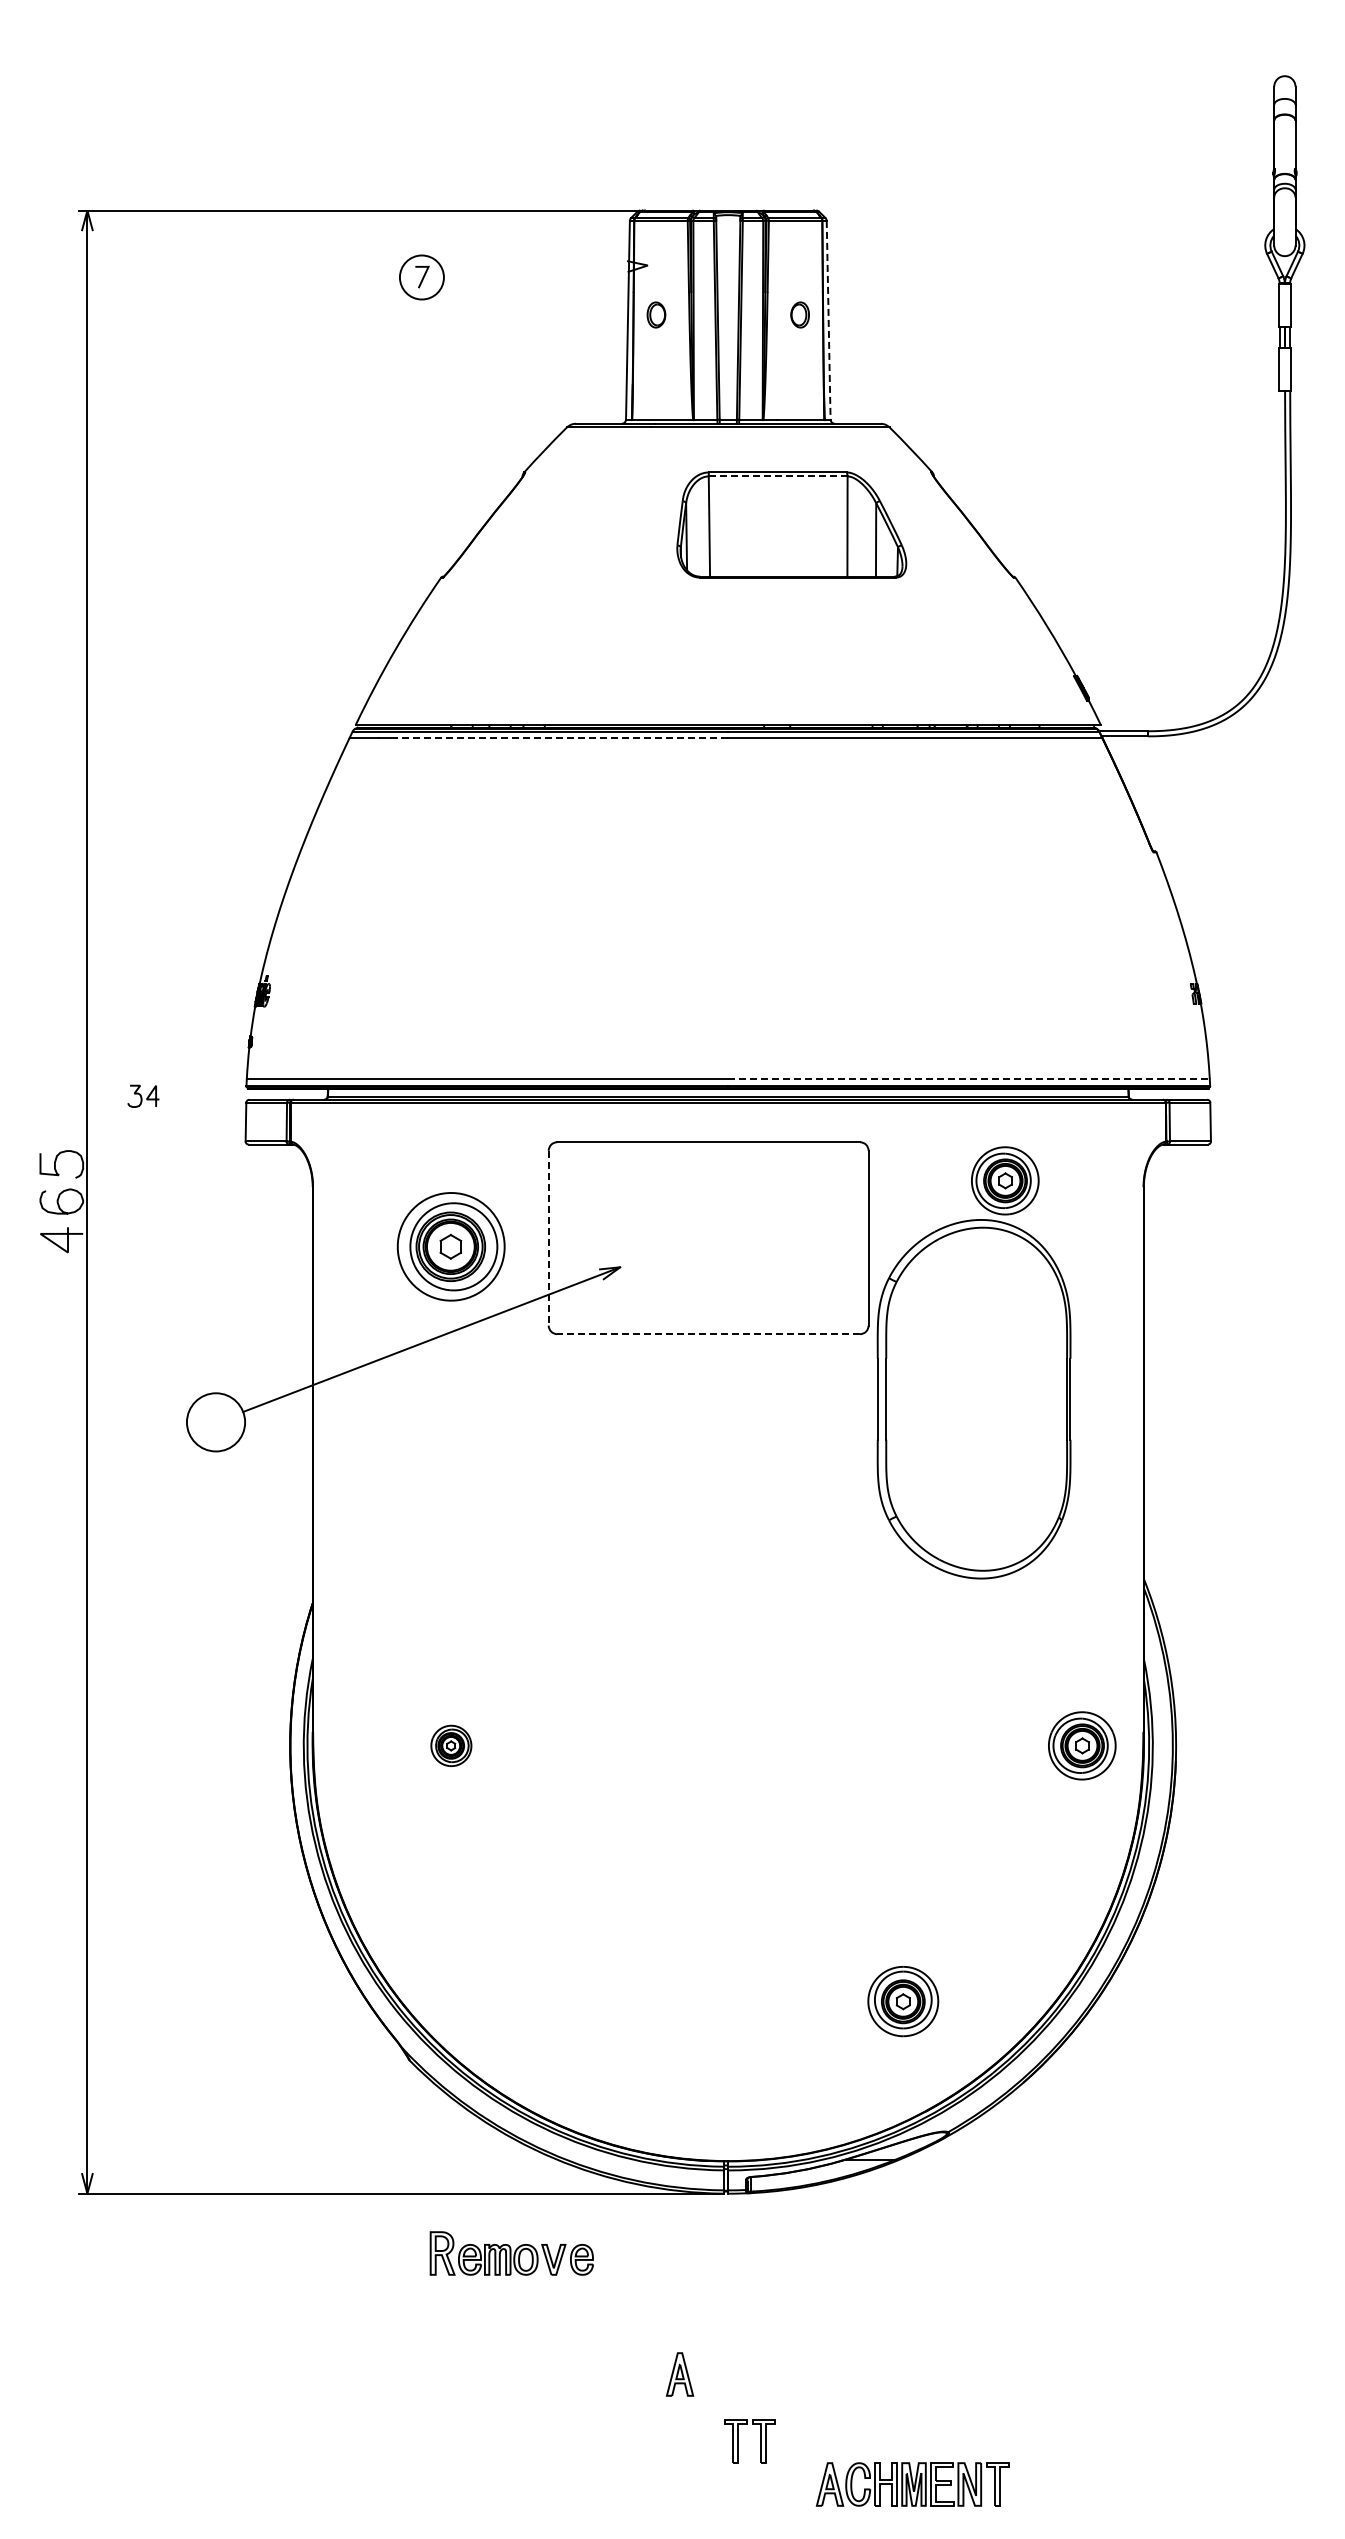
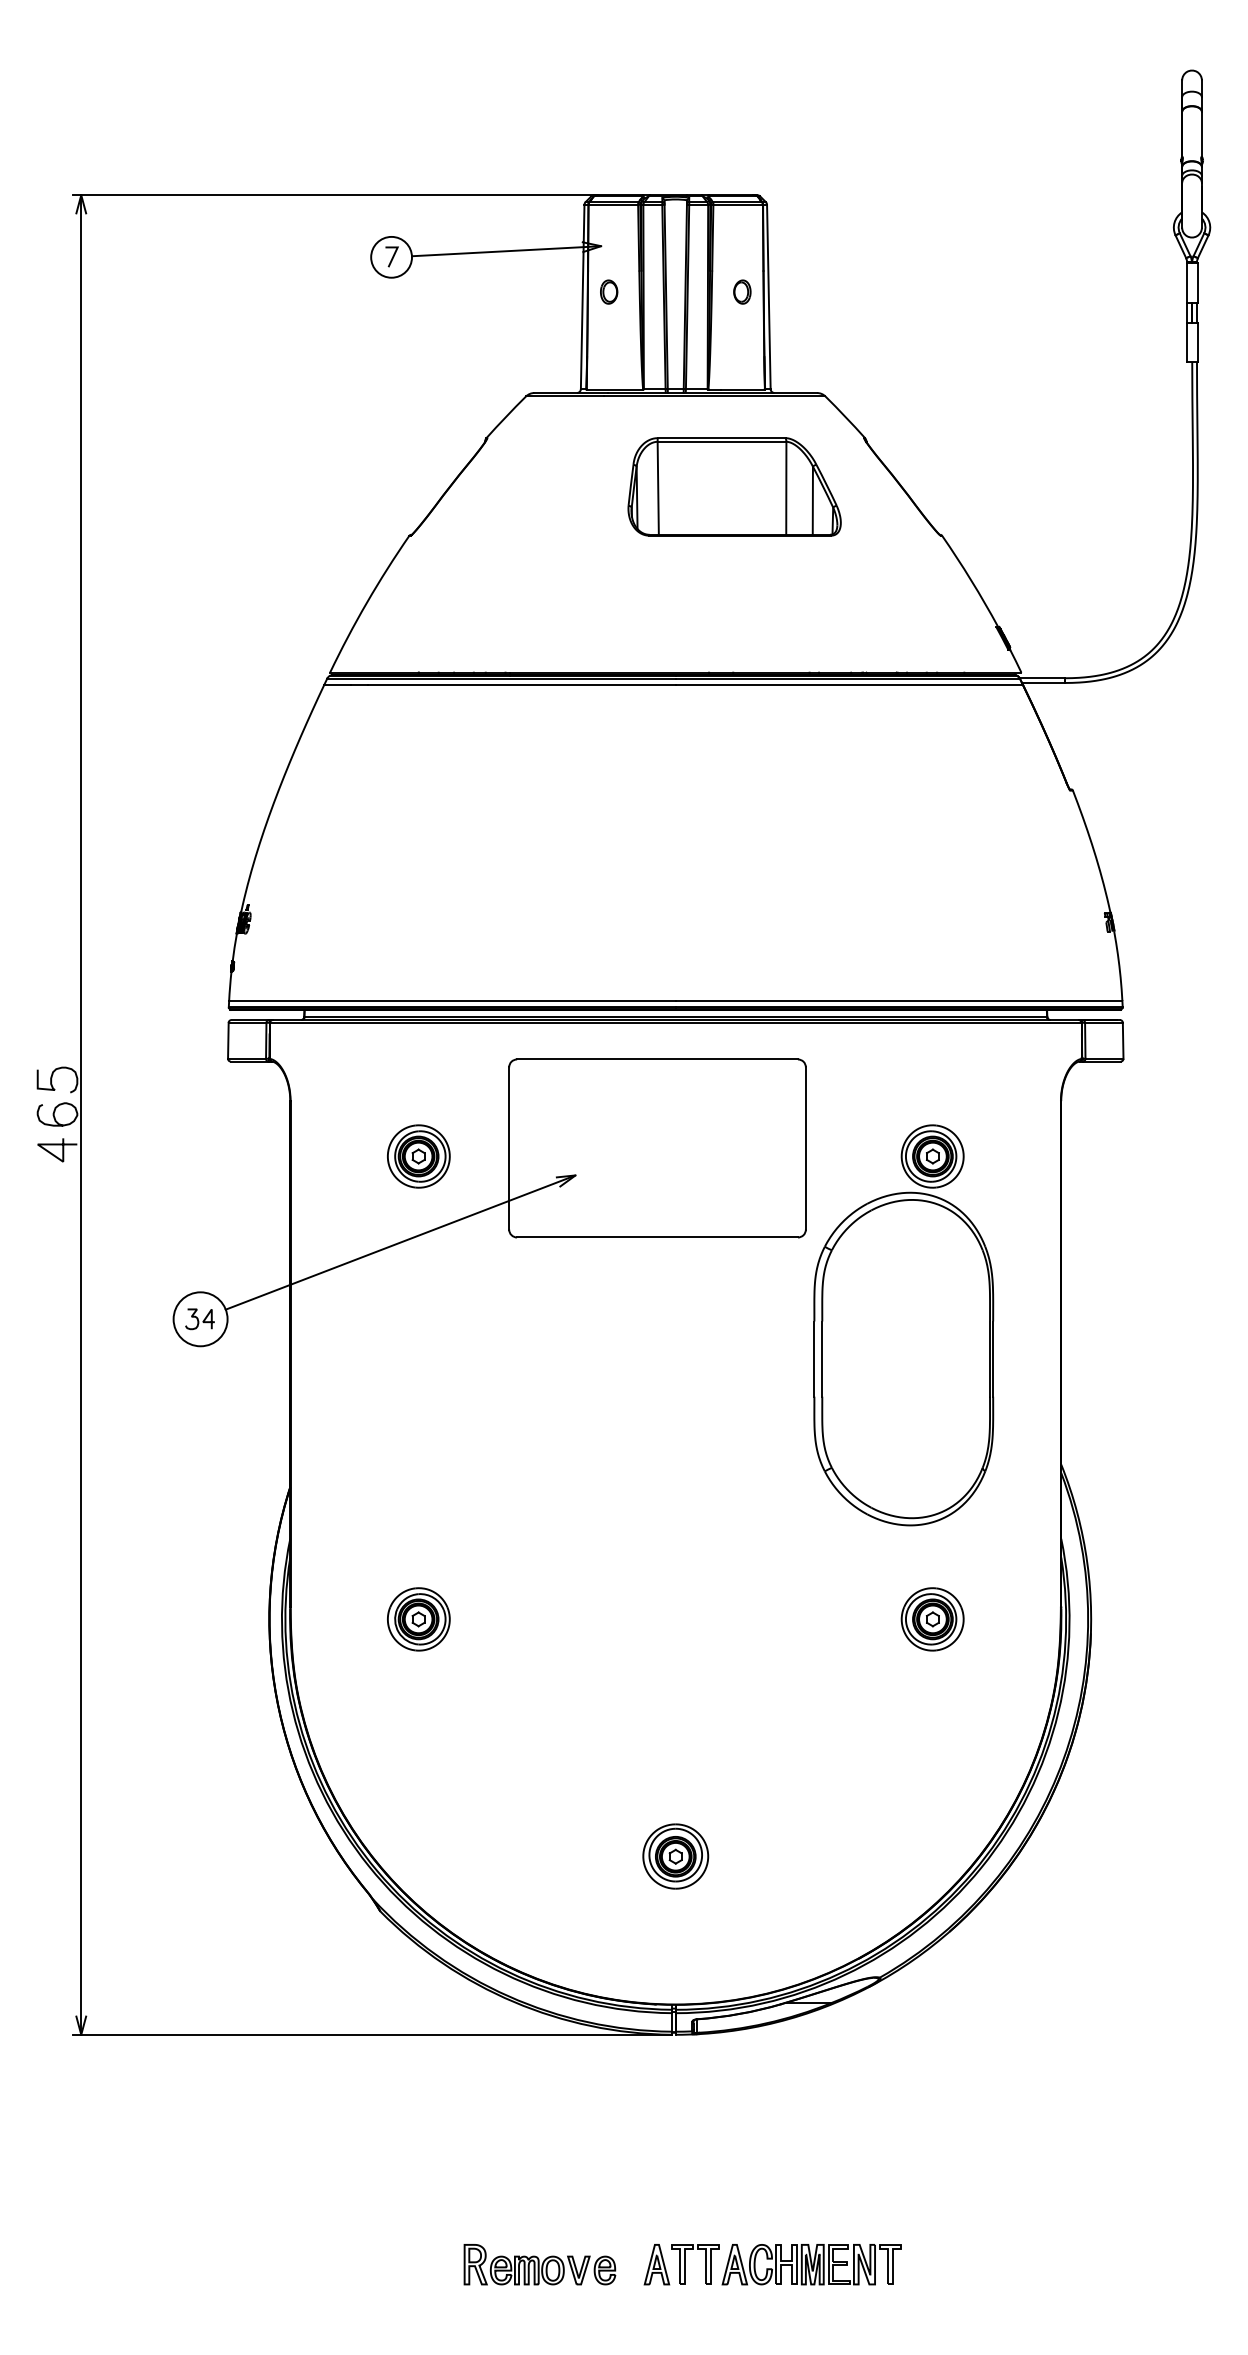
line: (545, 270) -> (506, 250), added
line: (828, 320) -> (768, 297), dashed -> solid
line: (778, 476) -> (722, 441), dashed -> solid
line: (562, 738) -> (521, 684), dashed -> solid
line: (969, 1079) -> (899, 1001), dashed -> solid
part: (143, 1095) -> (200, 1318), moved
line: (548, 1238) -> (508, 1148), dashed -> solid
part: (451, 1246) -> (419, 1156), size x0.62
line: (708, 1334) -> (657, 1237), dashed -> solid
part: (973, 1362) -> (903, 1324), moved
part: (451, 1745) -> (419, 1619), size x1.67
part: (1082, 1745) -> (932, 1619), moved
part: (903, 2001) -> (675, 1856), moved
part: (511, 2253) -> (539, 2264), moved
part: (679, 2374) -> (656, 2264), moved
part: (912, 2484) -> (811, 2264), moved

